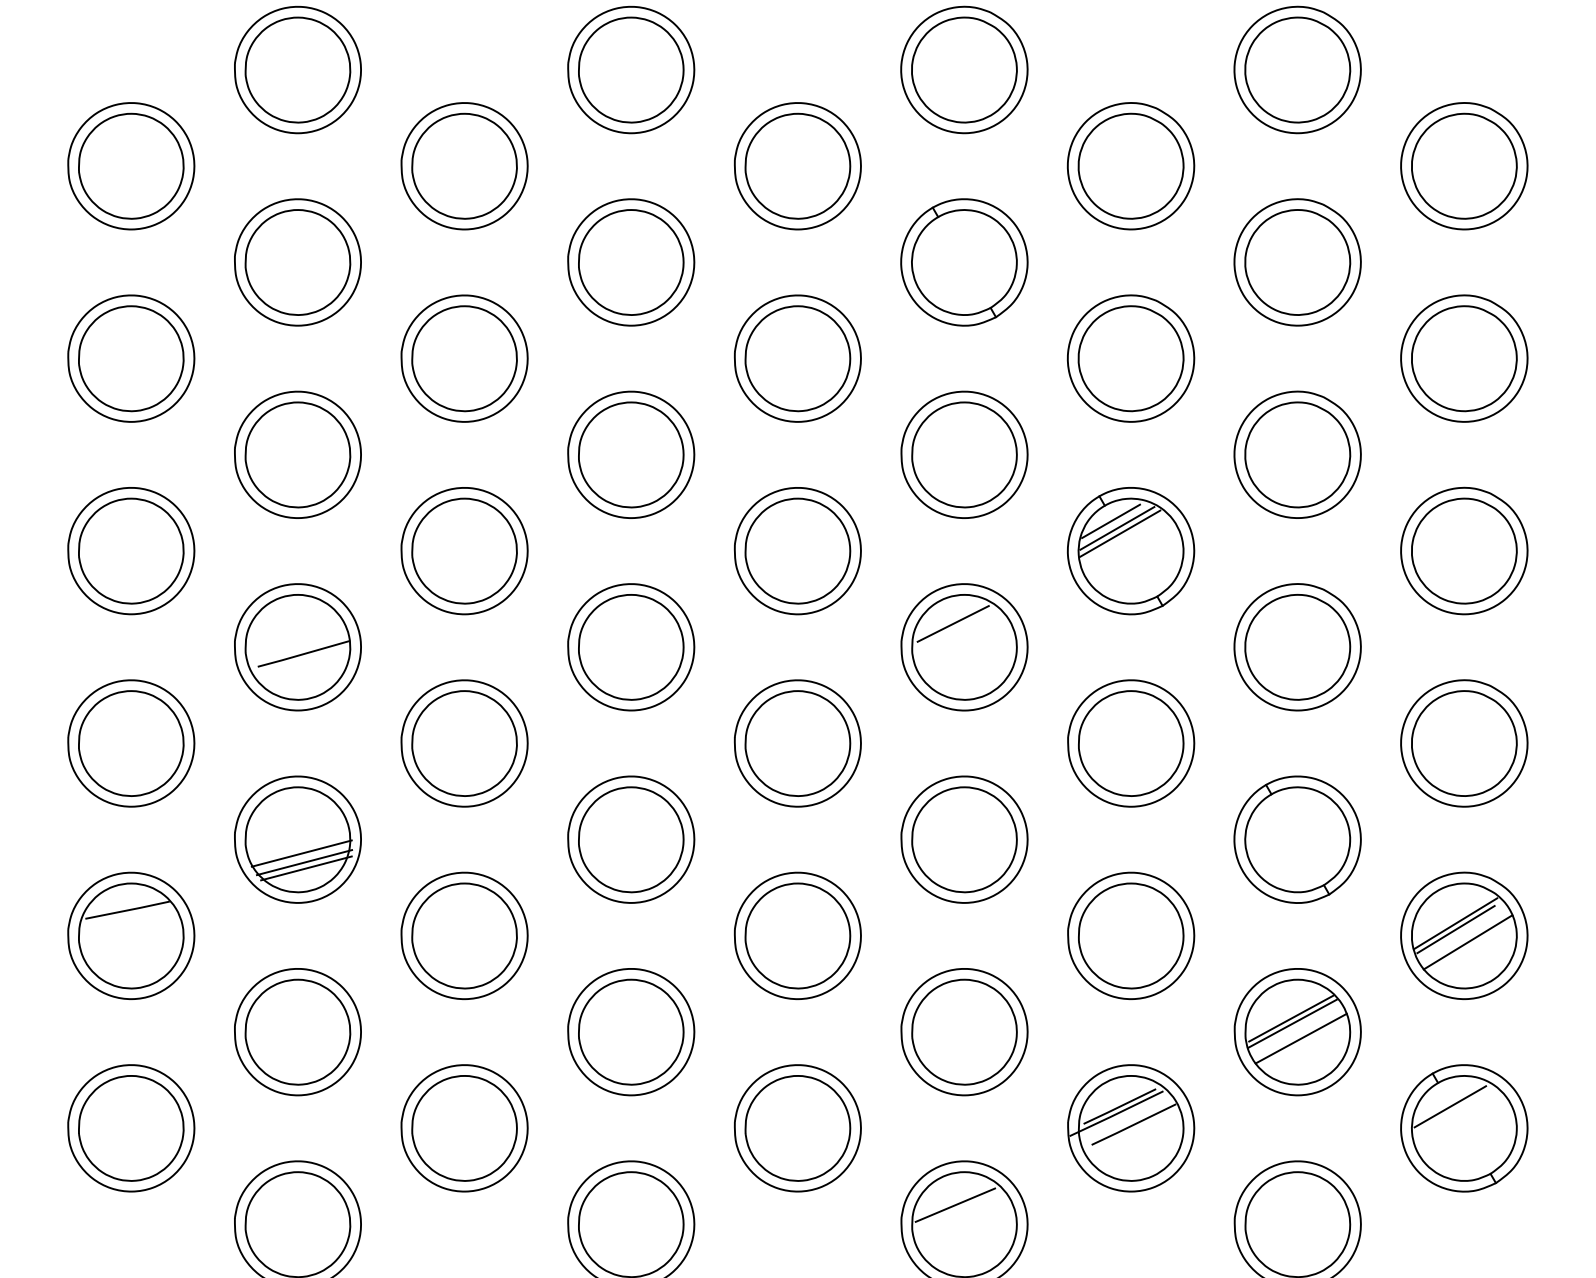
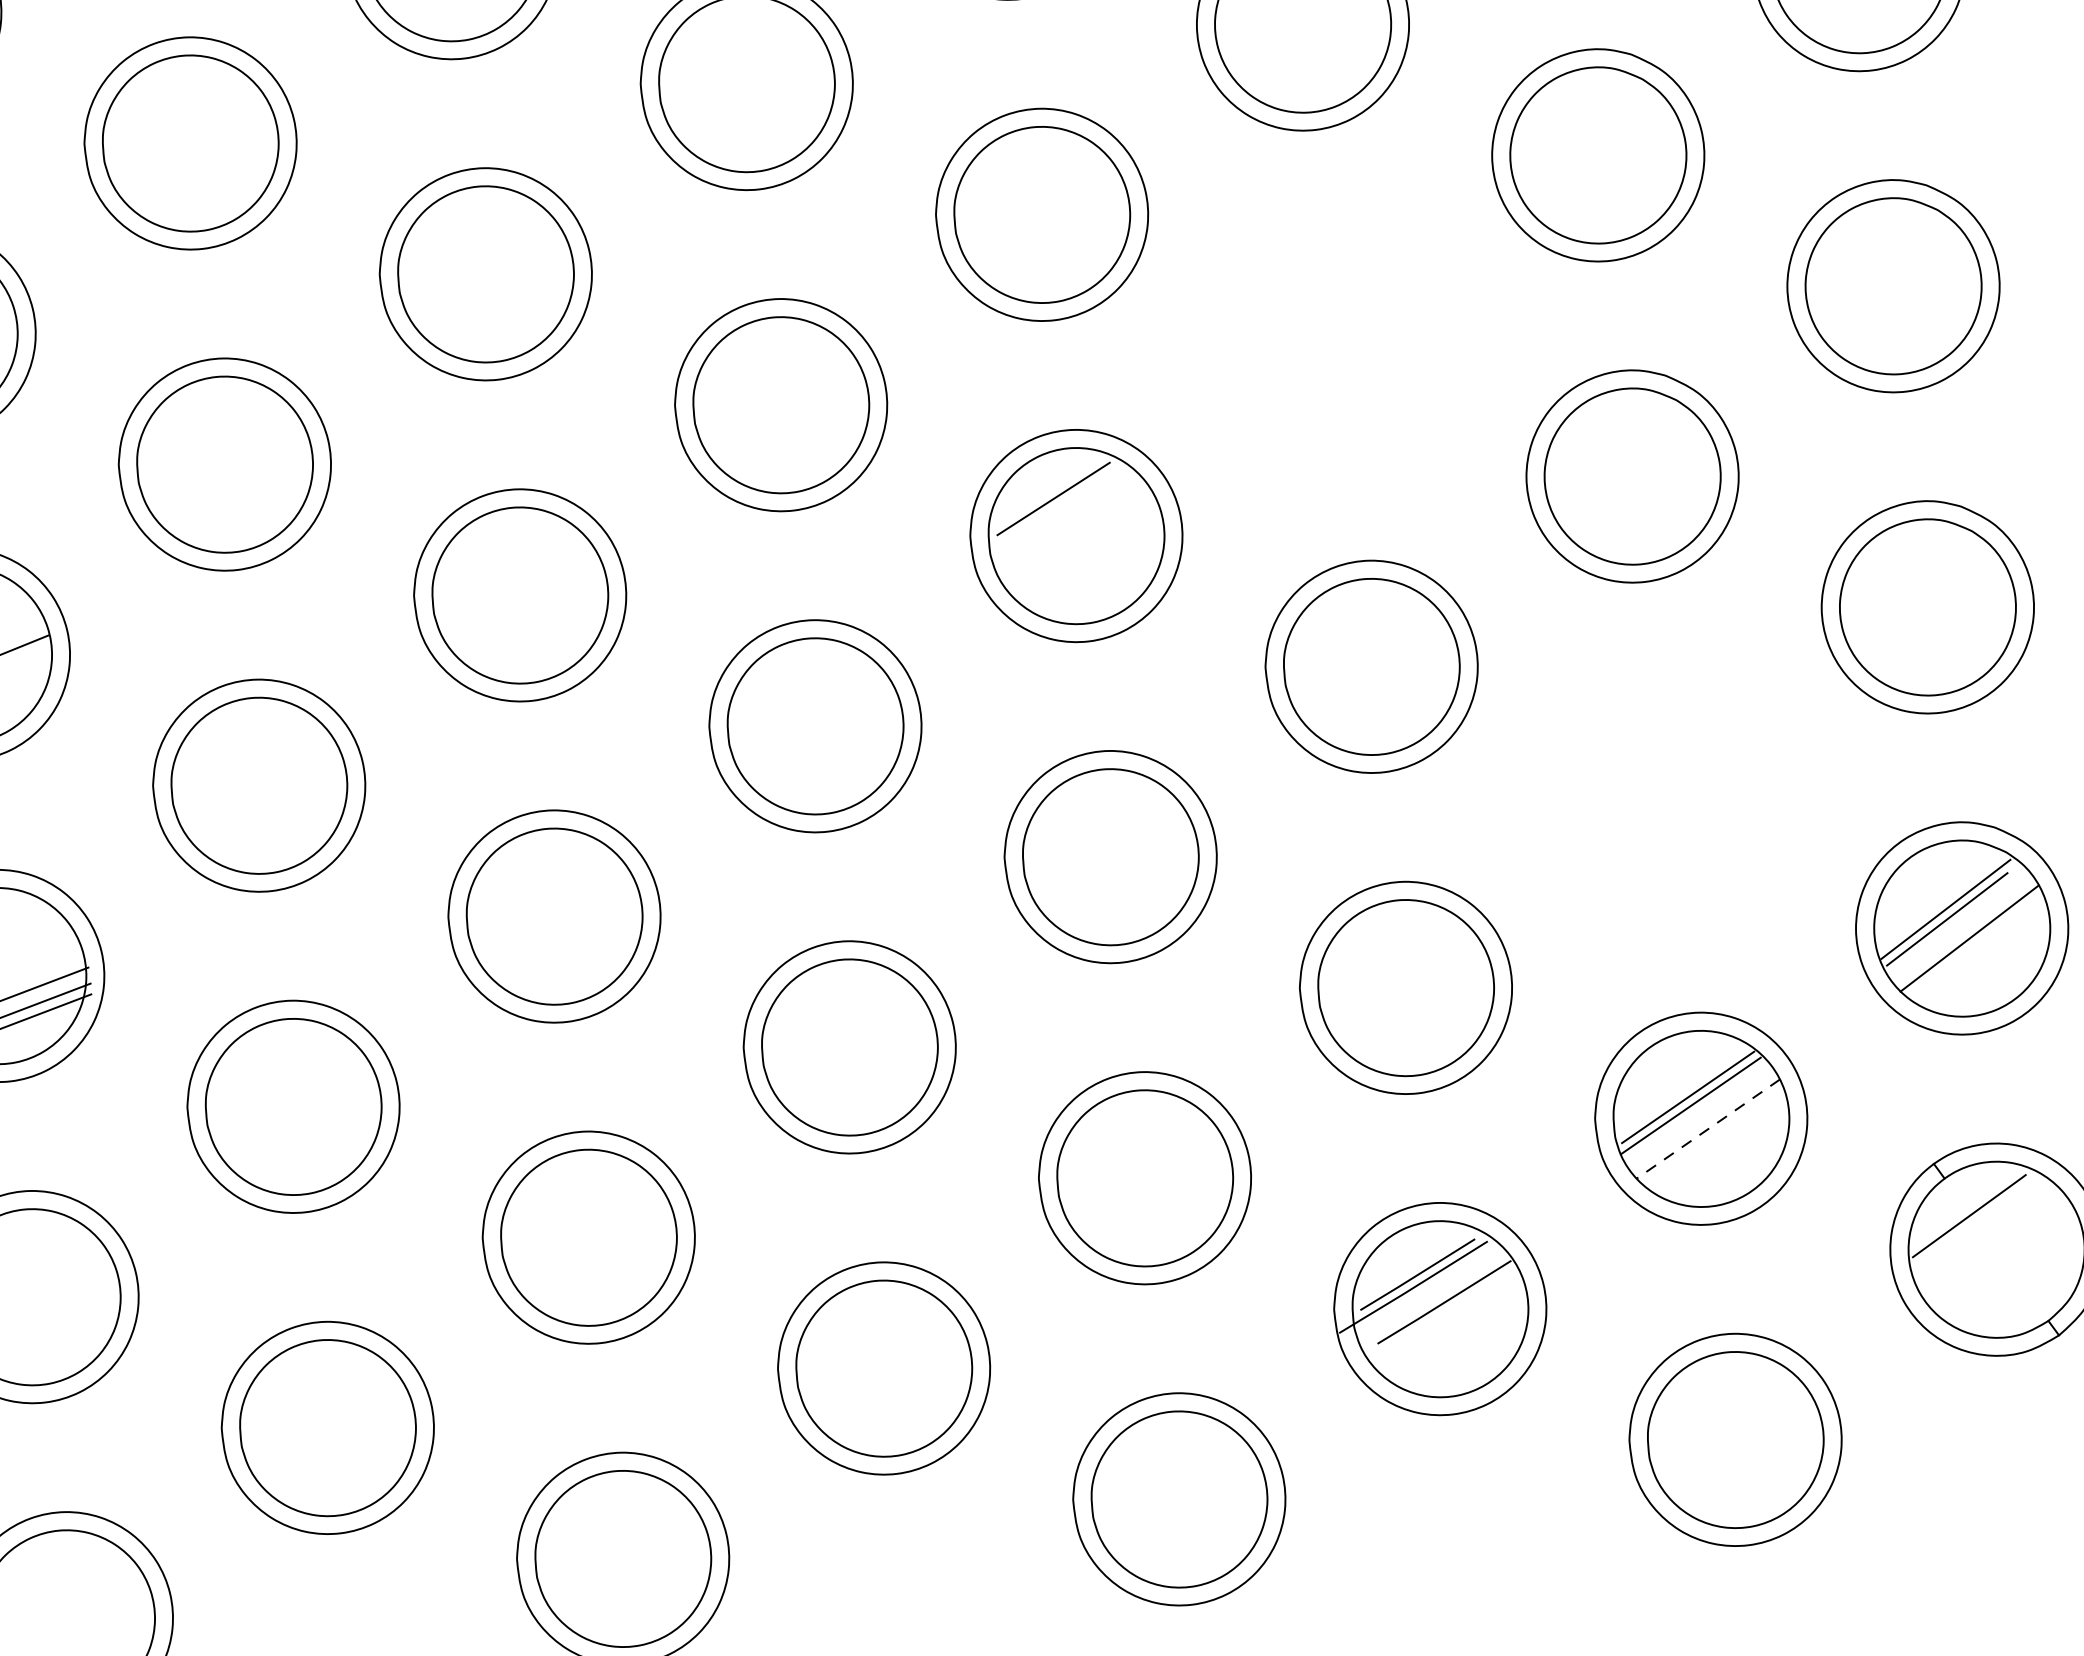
part: (1130, 551) -> (1336, 346), removed
part: (1297, 839) -> (1666, 797), removed
line: (1301, 1038) -> (1708, 1128), solid -> dashed
line: (955, 1204) -> (1160, 1467), removed

